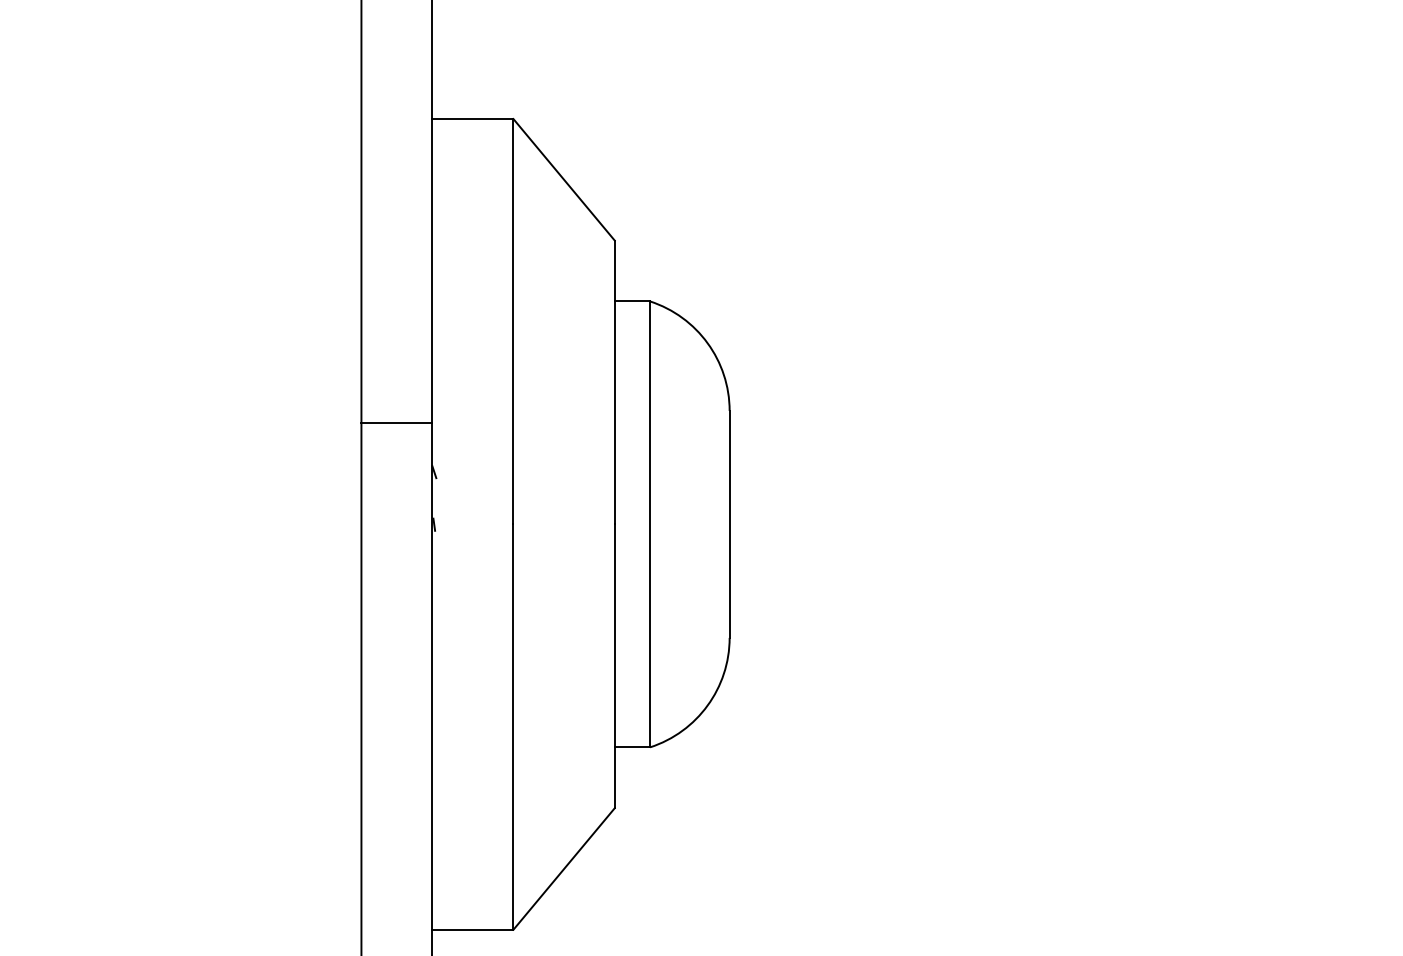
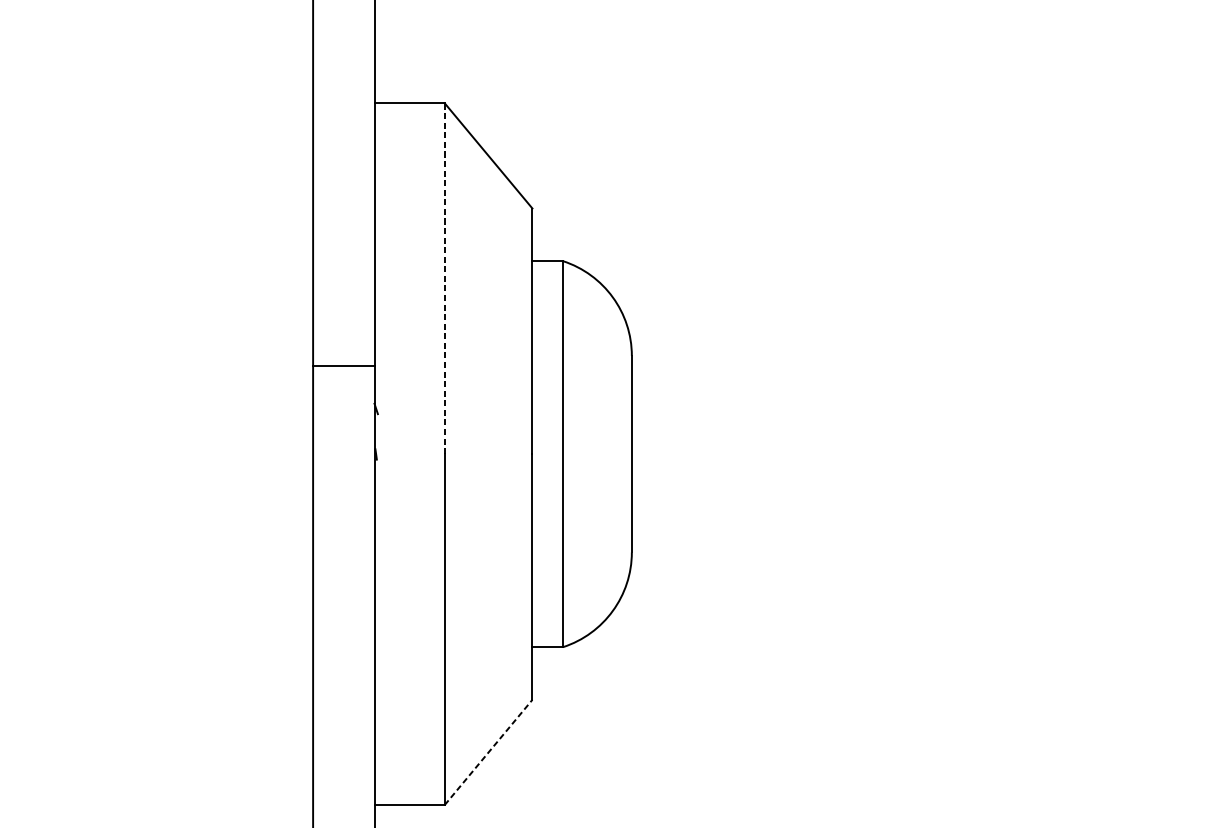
line: (513, 321) -> (444, 278), solid -> dashed
line: (564, 868) -> (488, 752), solid -> dashed

